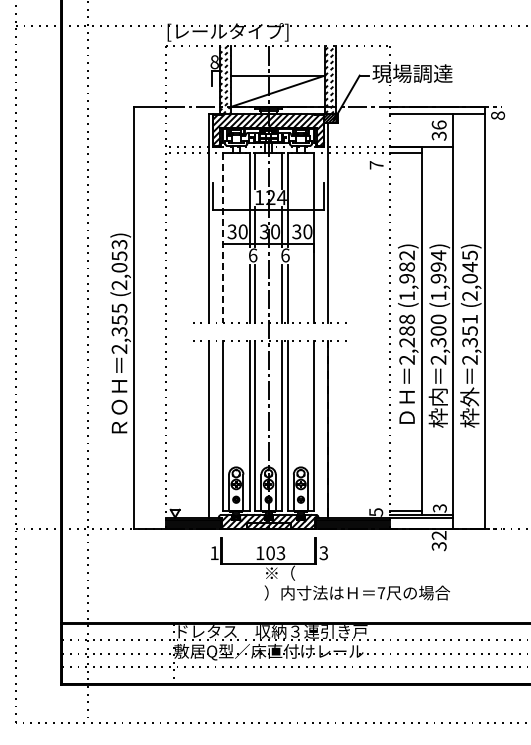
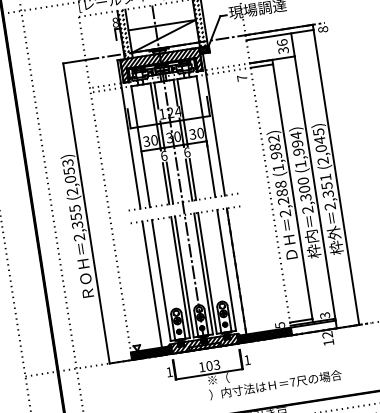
line: (222, 237) -> (140, 146), dashed -> solid
text: (438, 546) -> (328, 342), 32 -> 12
text: (323, 553) -> (247, 360), 3 -> 1

